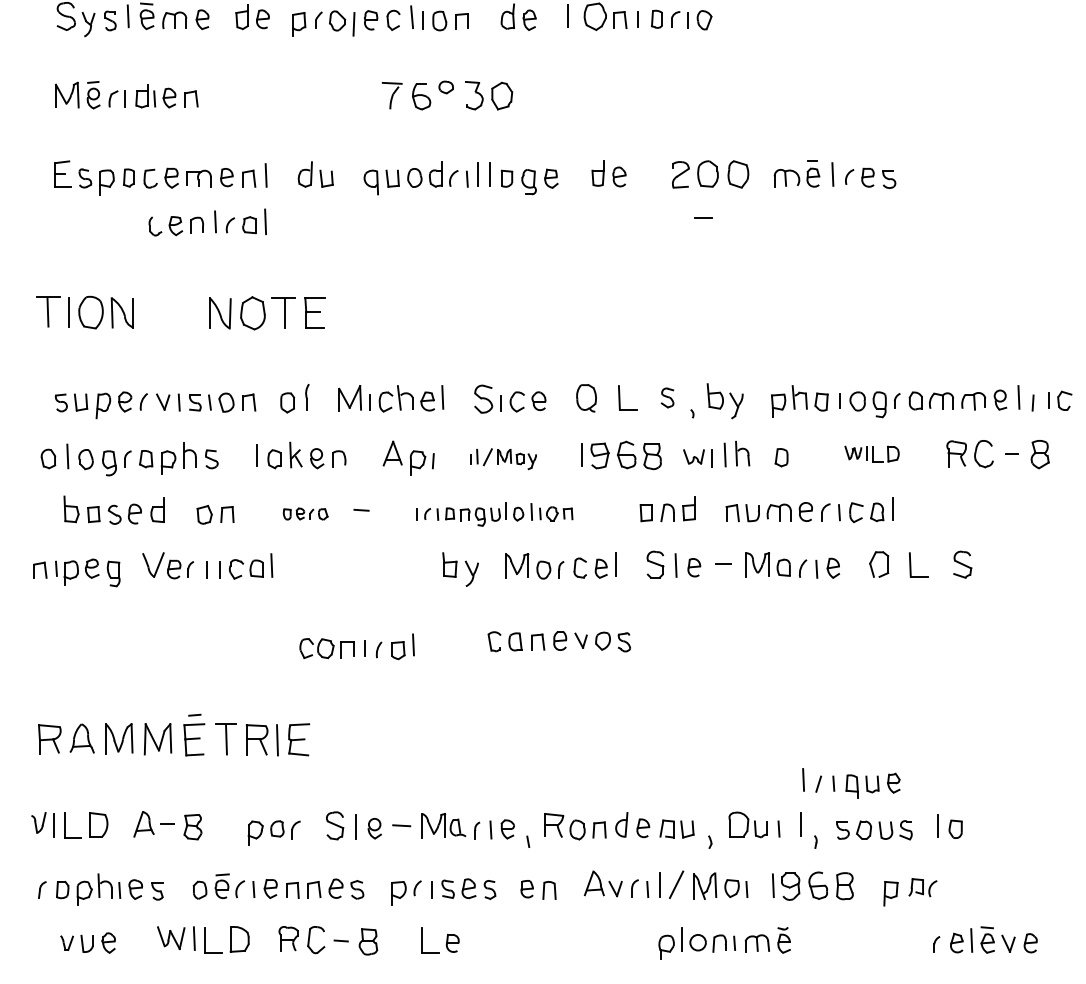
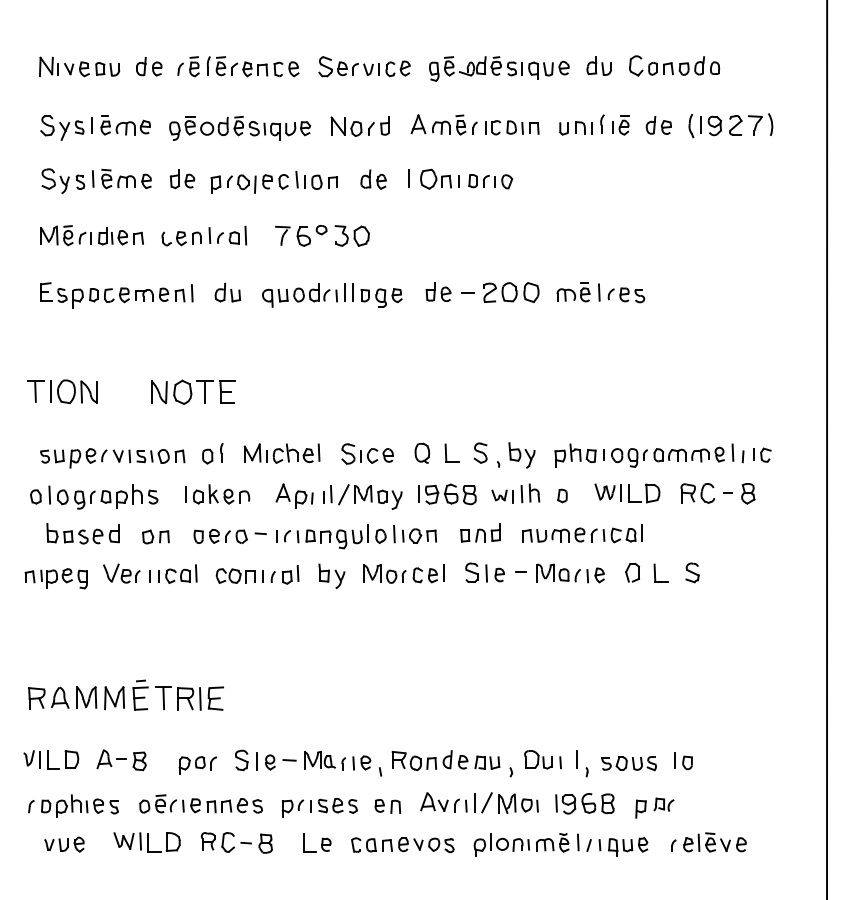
line: (702, 217) -> (467, 292), moved
part: (208, 221) -> (204, 235), moved
part: (667, 397) -> (480, 452), size x1.43
part: (872, 454) -> (627, 493), size x1.67
part: (503, 458) -> (362, 496), size x1.67
part: (305, 514) -> (220, 536), size x1.67
part: (494, 514) -> (356, 536), size x1.43
part: (558, 642) -> (402, 845), moved
part: (357, 646) -> (257, 574), moved
part: (851, 782) -> (612, 844), moved

